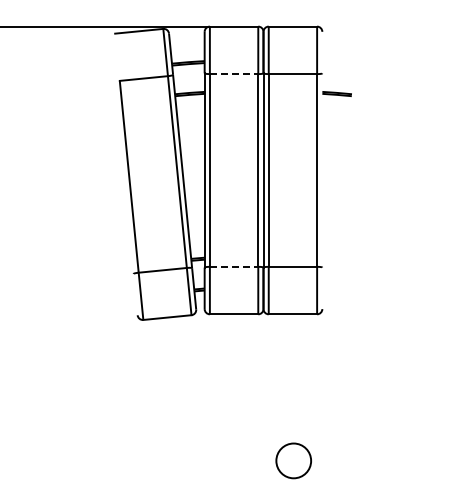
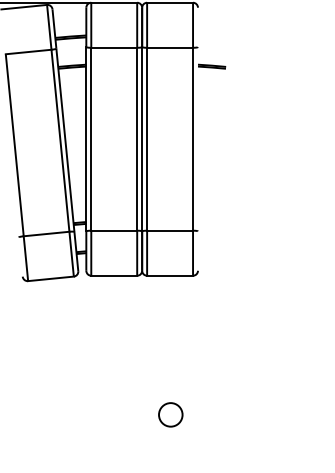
line: (234, 74) -> (114, 48), dashed -> solid
line: (234, 266) -> (114, 230), dashed -> solid
circle: (293, 460) -> (170, 414), size x0.71

